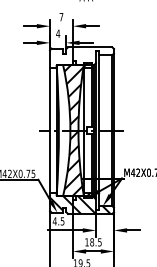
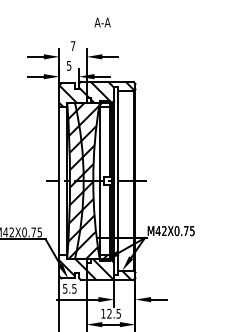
text: (57, 33) -> (68, 65), 4 -> 5
hatch: (81, 57) -> (96, 93), added
hatch: (63, 133) -> (75, 184), added
text: (54, 221) -> (64, 288), 4.5 -> 5.5
text: (92, 242) -> (109, 313), 18.5 -> 12.5

